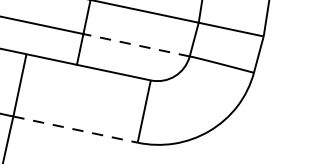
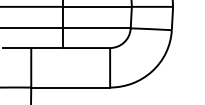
line: (135, 45) -> (96, 28), dashed -> solid
line: (76, 129) -> (71, 87), dashed -> solid

